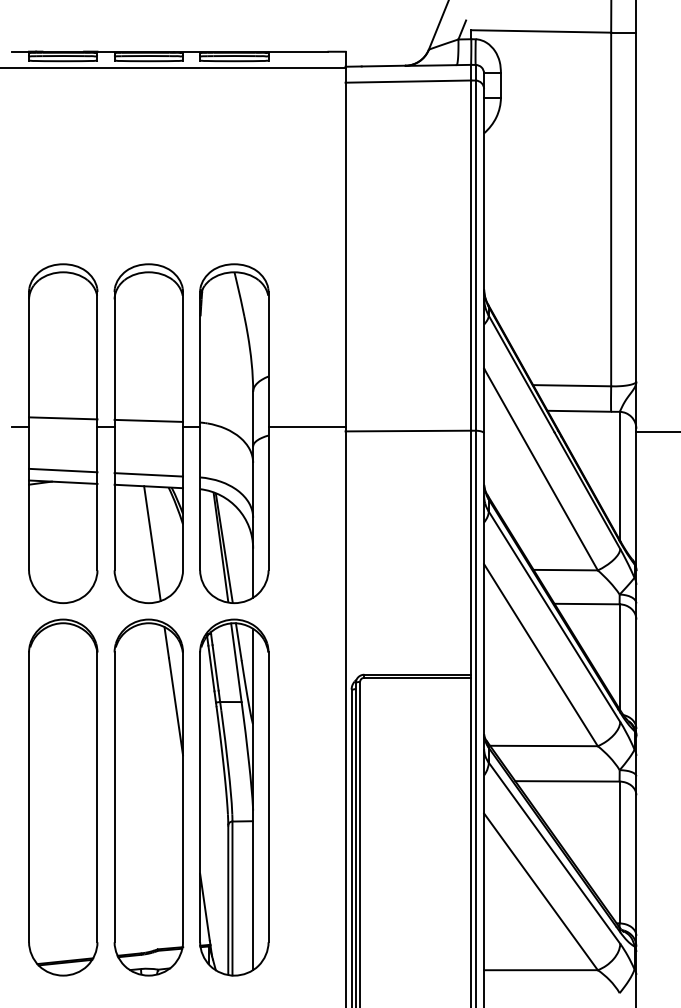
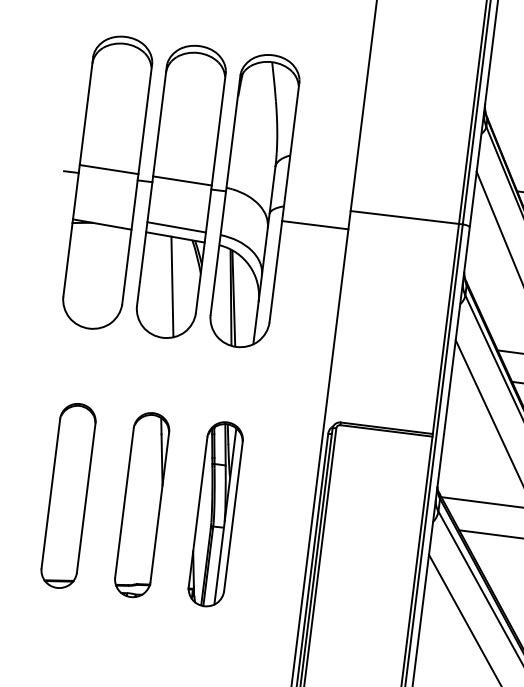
line: (306, 426) -> (314, 225), moved
line: (63, 470) -> (103, 214), removed
part: (63, 797) -> (68, 495), size x0.6
part: (148, 797) -> (141, 505), size x0.6
part: (234, 797) -> (215, 514), size x0.6

